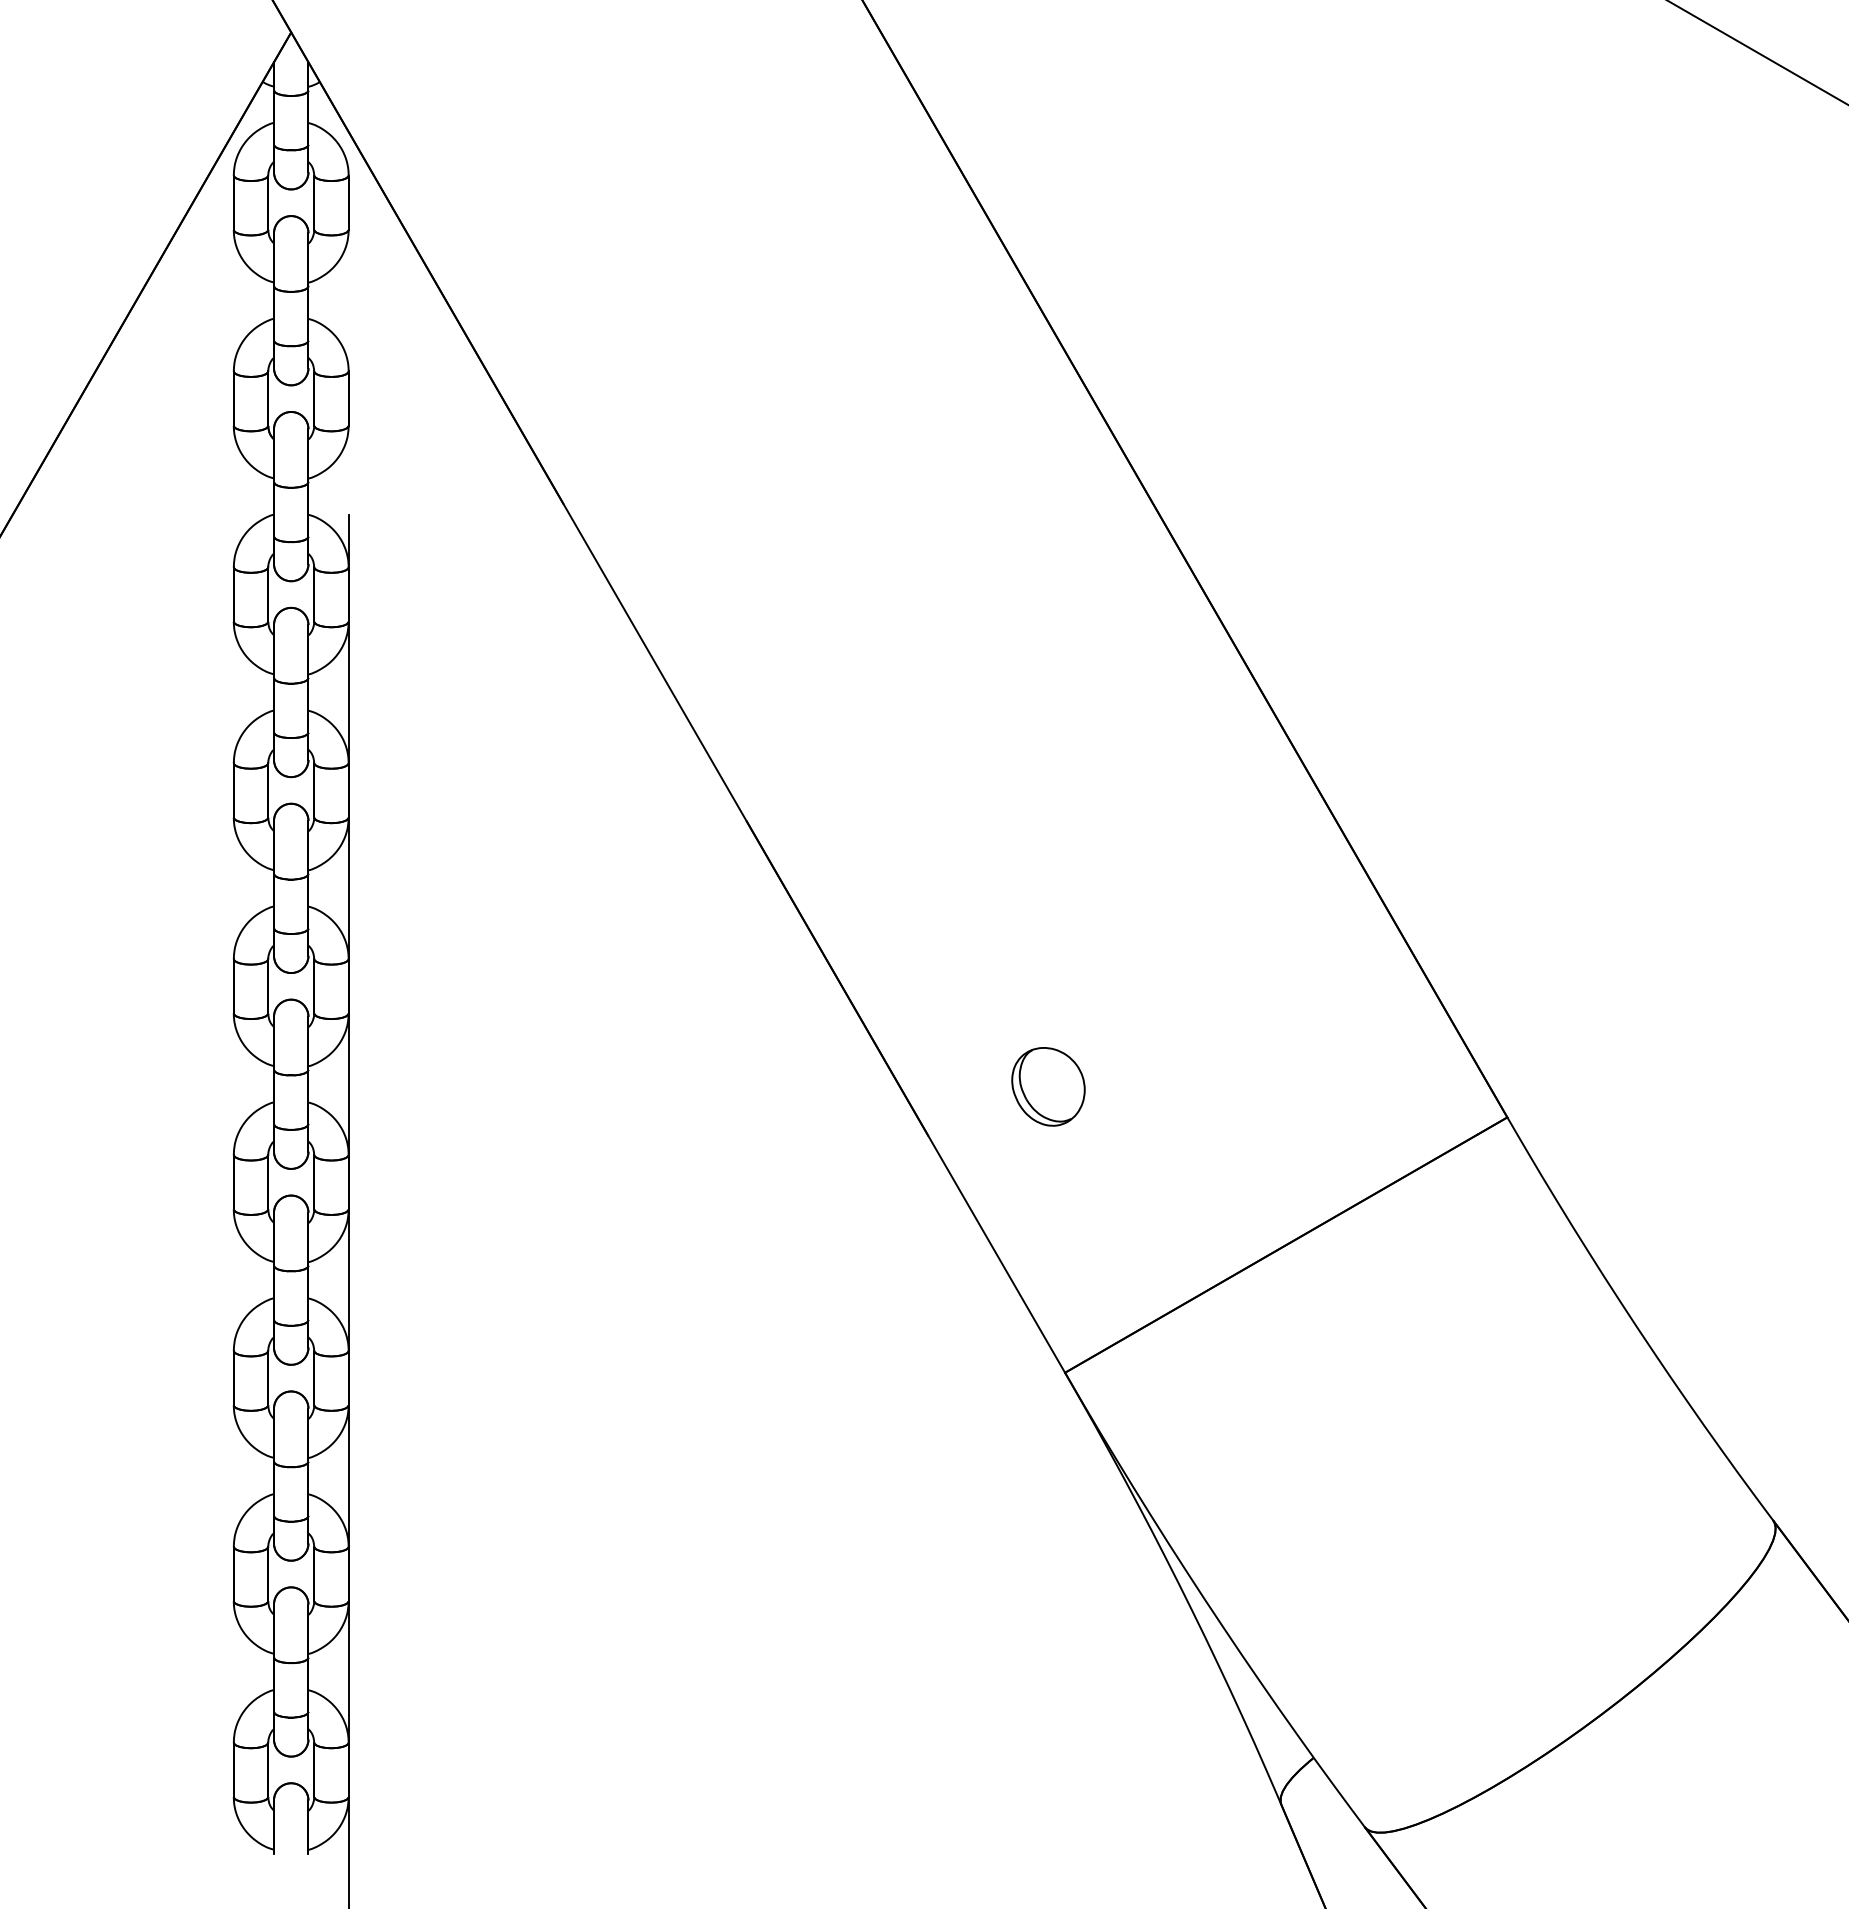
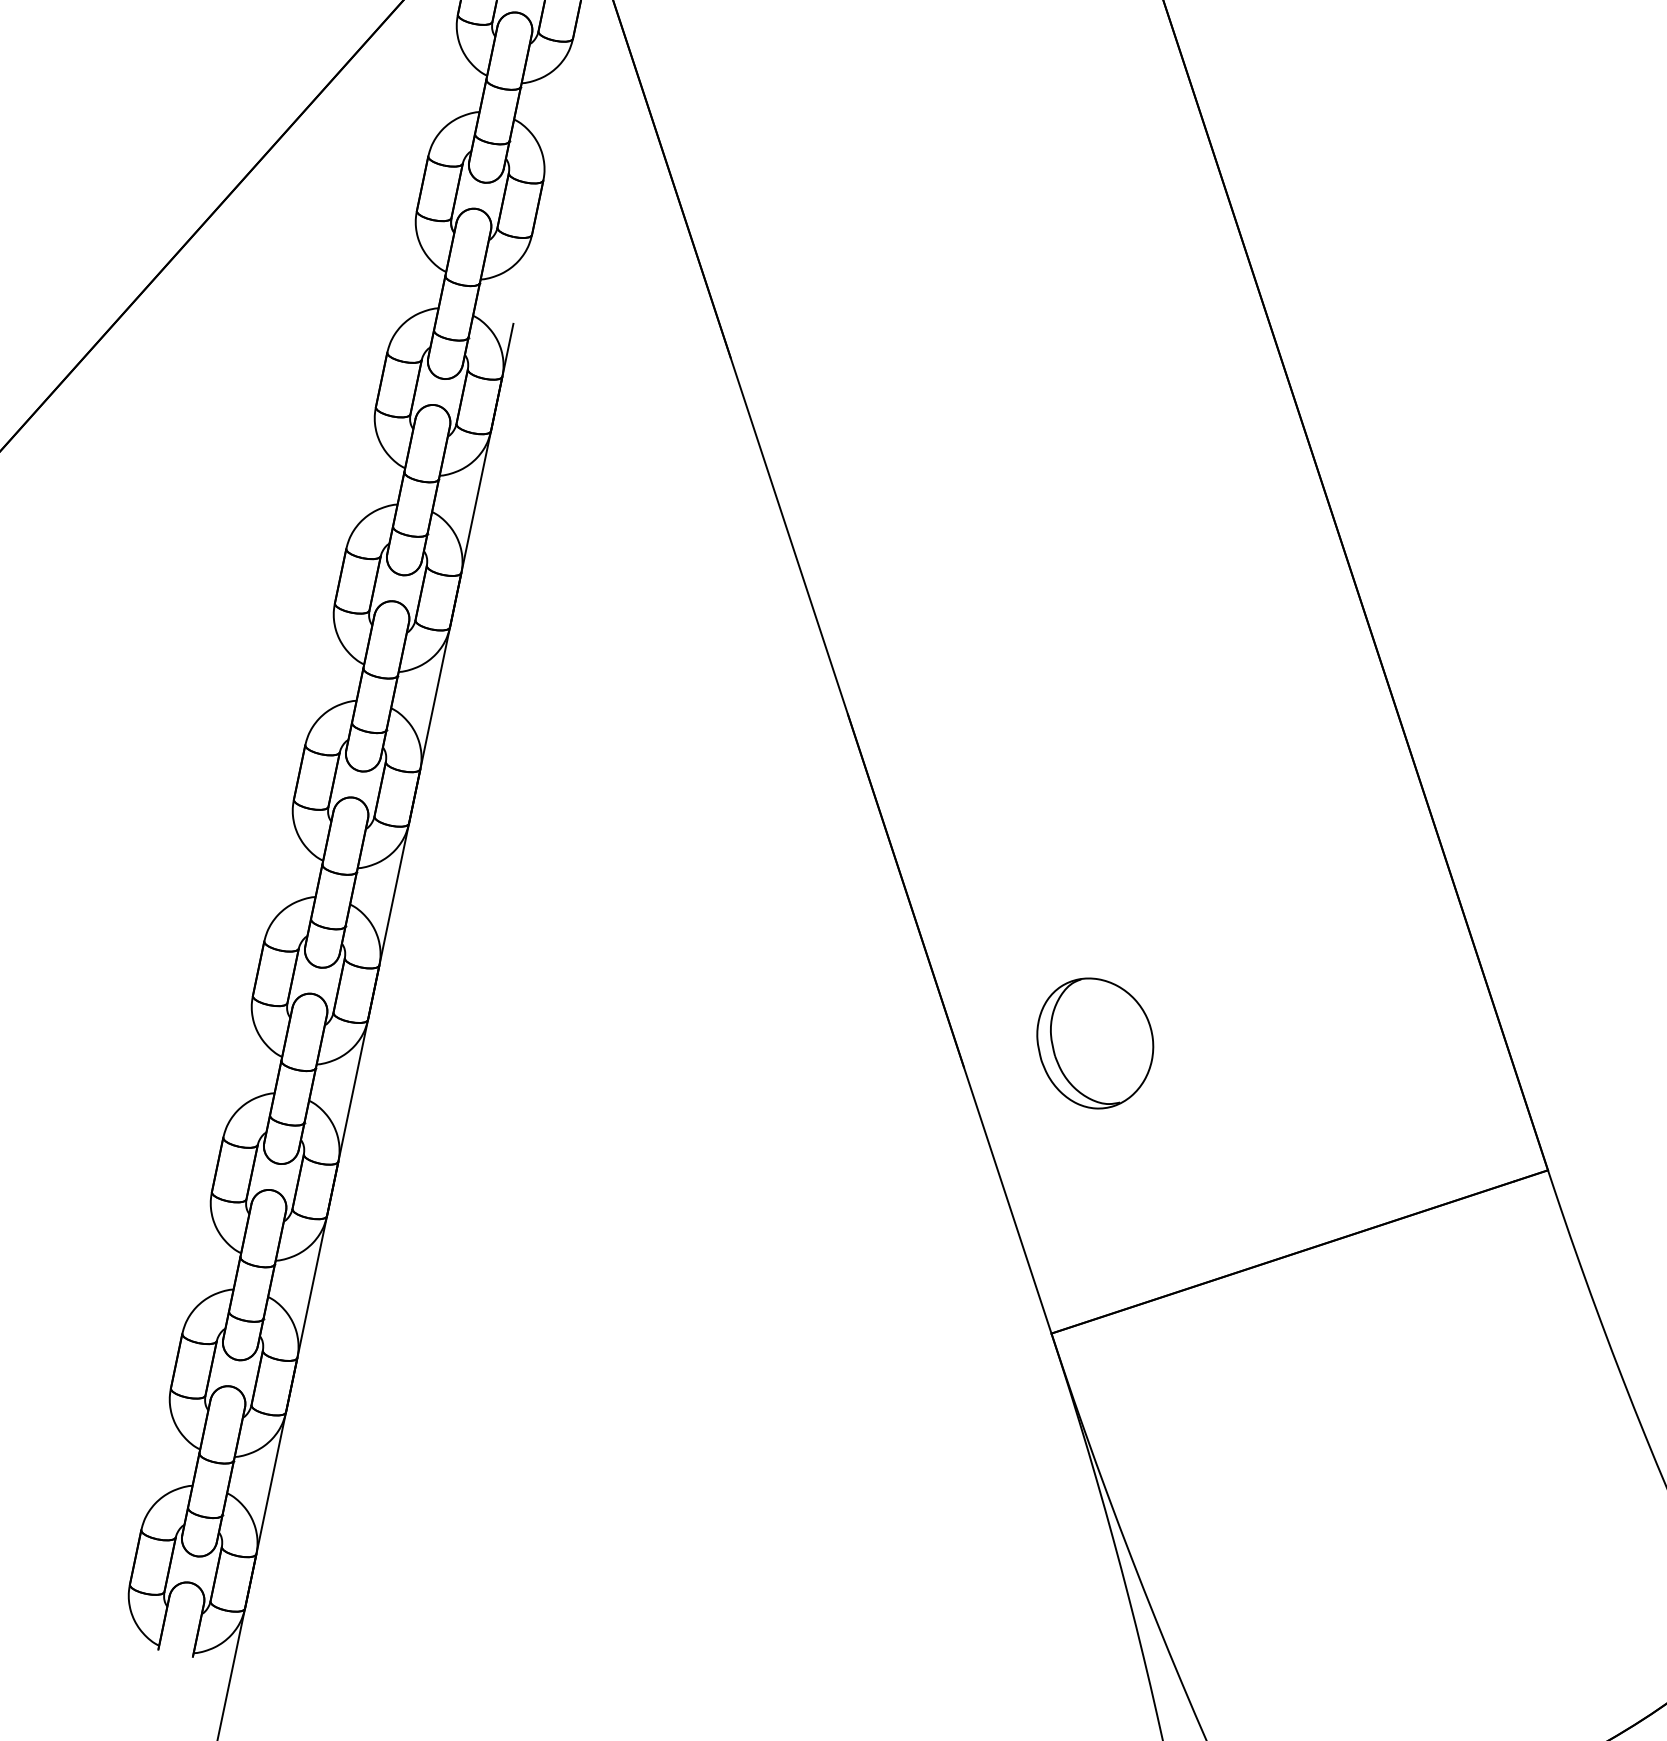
part: (1048, 1086) -> (1094, 1043), size x1.6

